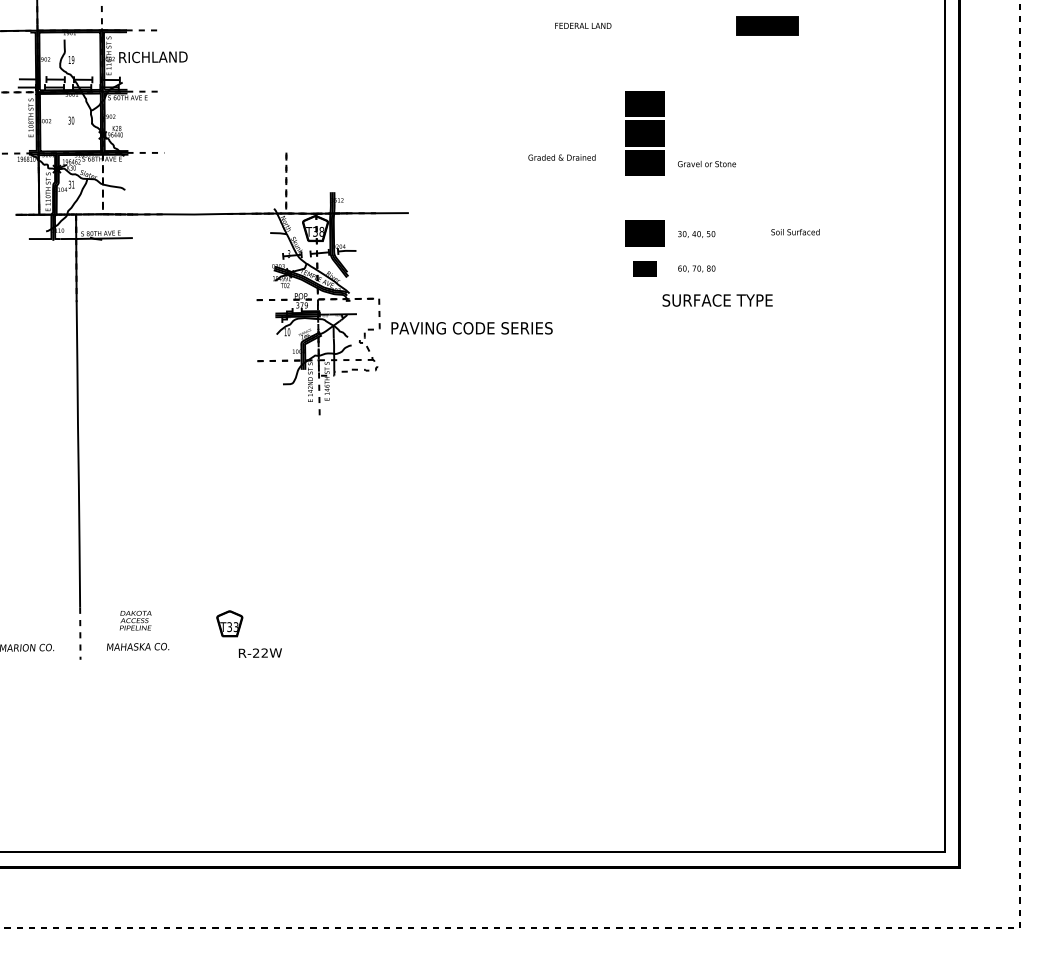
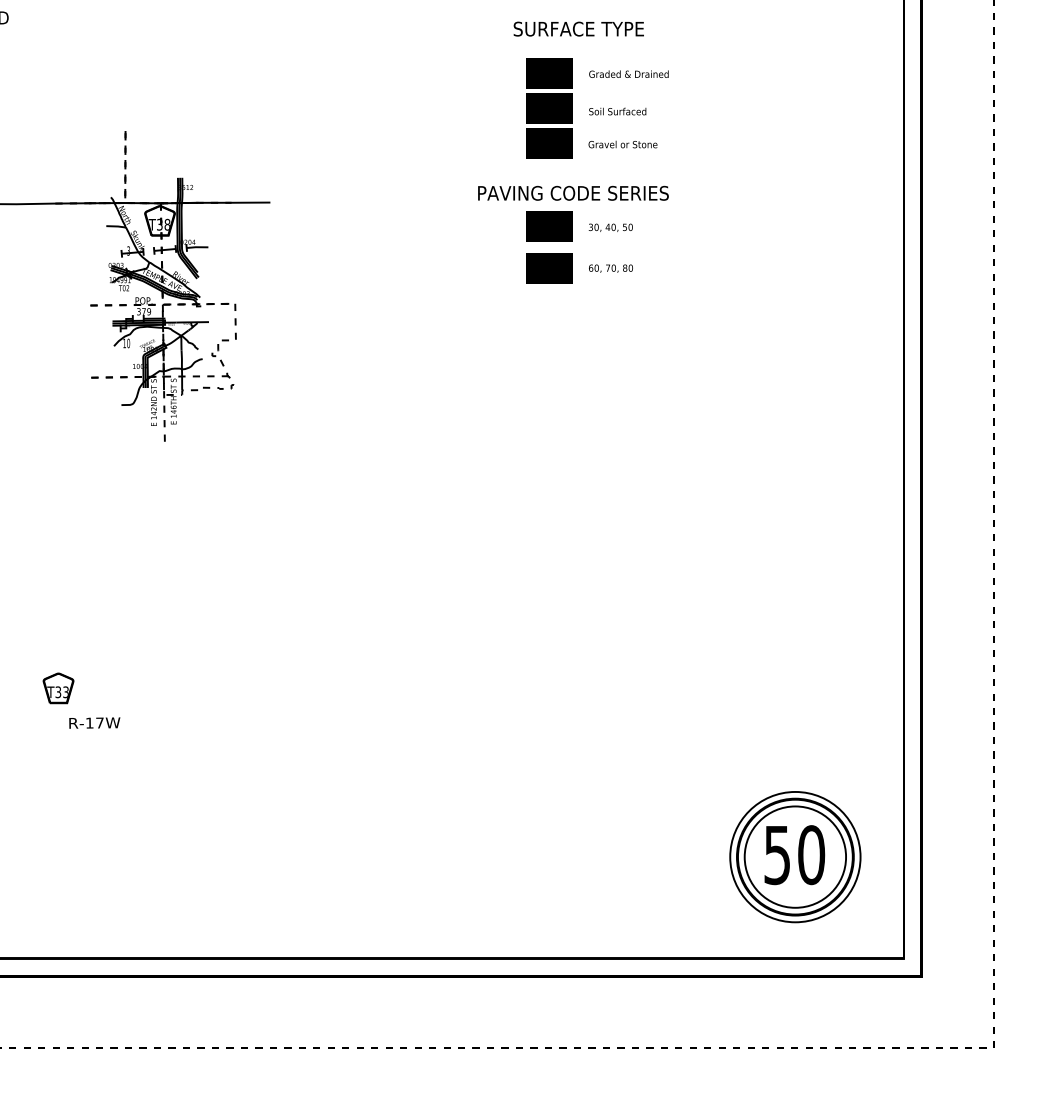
text: (561, 157) -> (628, 74), moved
text: (795, 232) -> (617, 111), moved
part: (644, 268) -> (549, 268), size x1.67
text: (717, 300) -> (578, 29), moved
text: (471, 328) -> (572, 193), moved
text: (260, 652) -> (94, 722), R-22W -> R-17W
part: (852, 766) -> (795, 857), added

